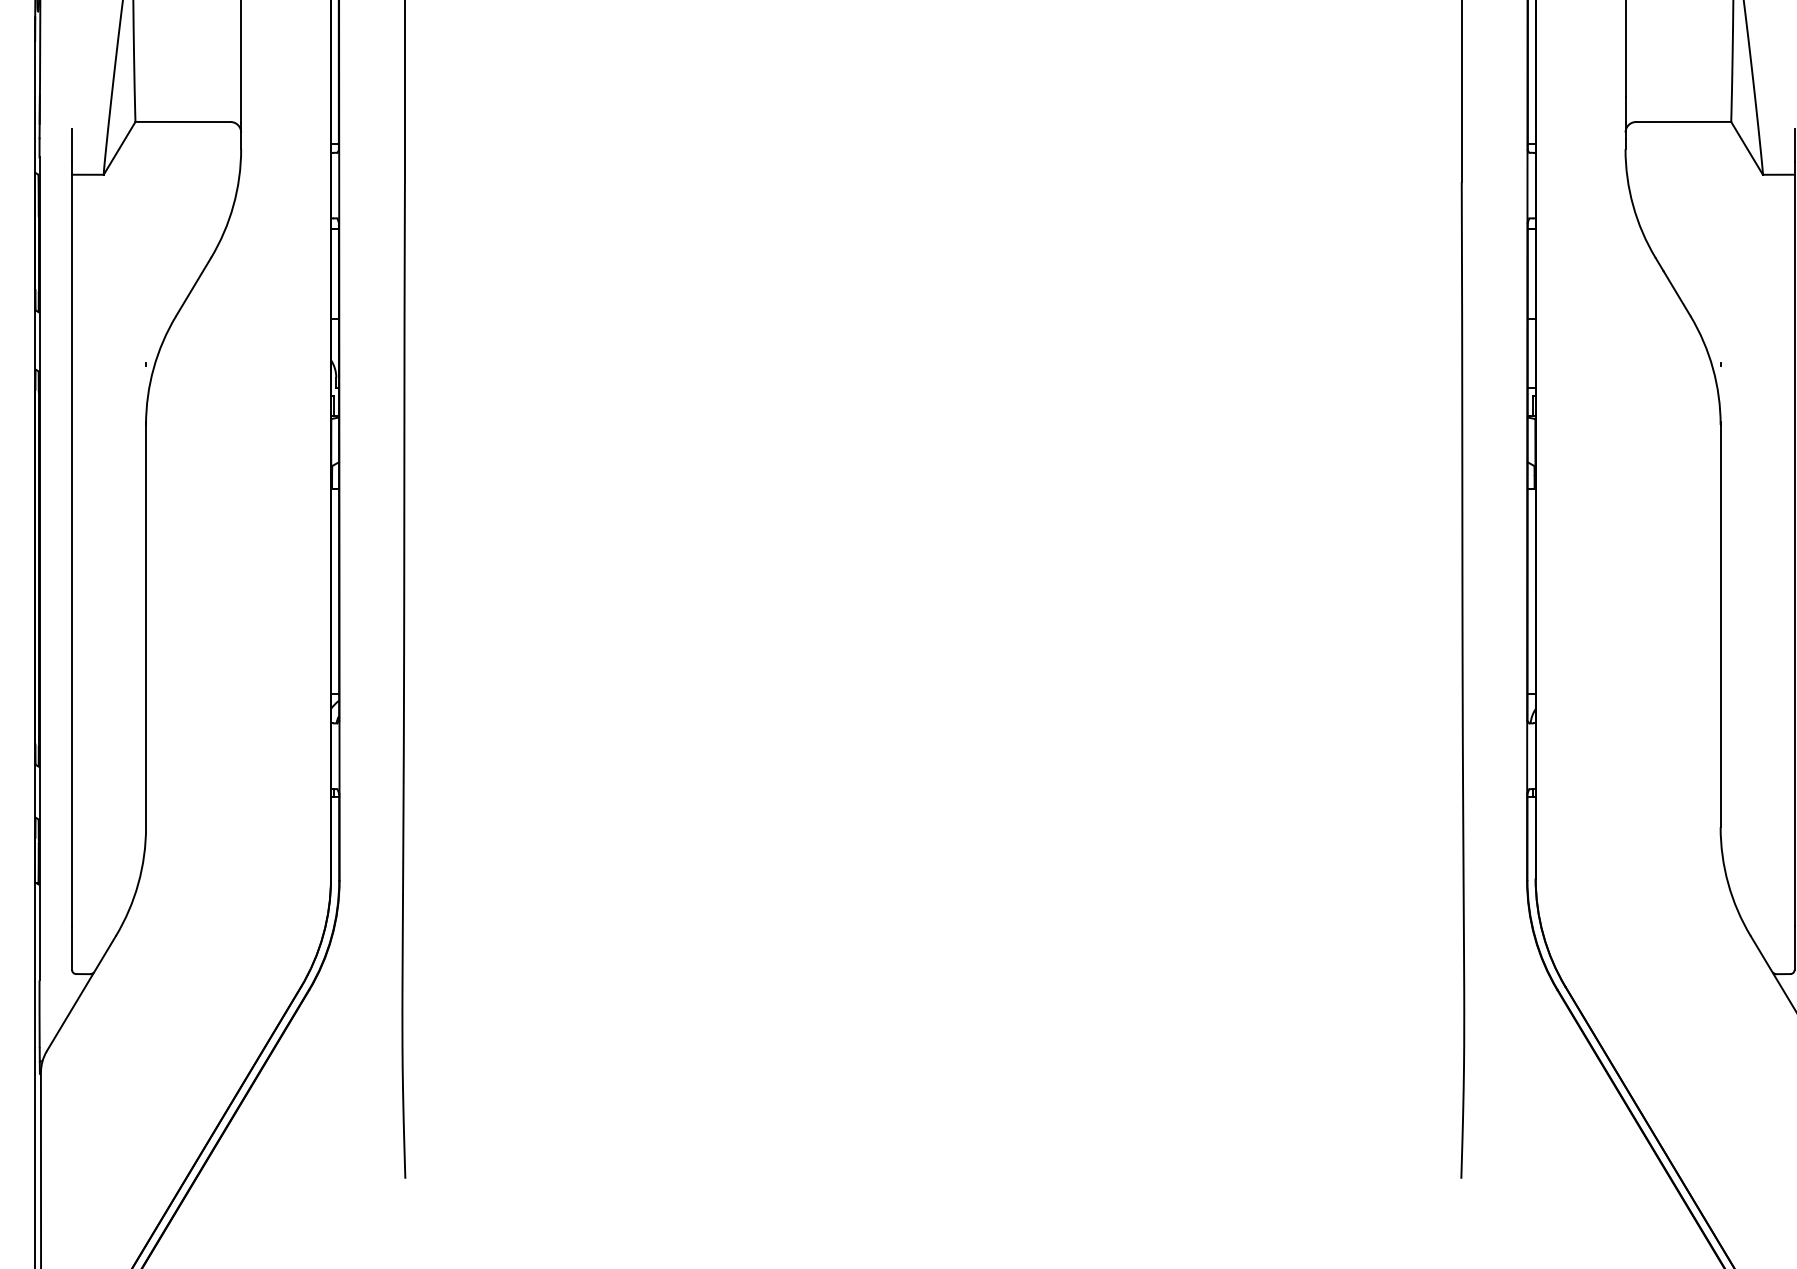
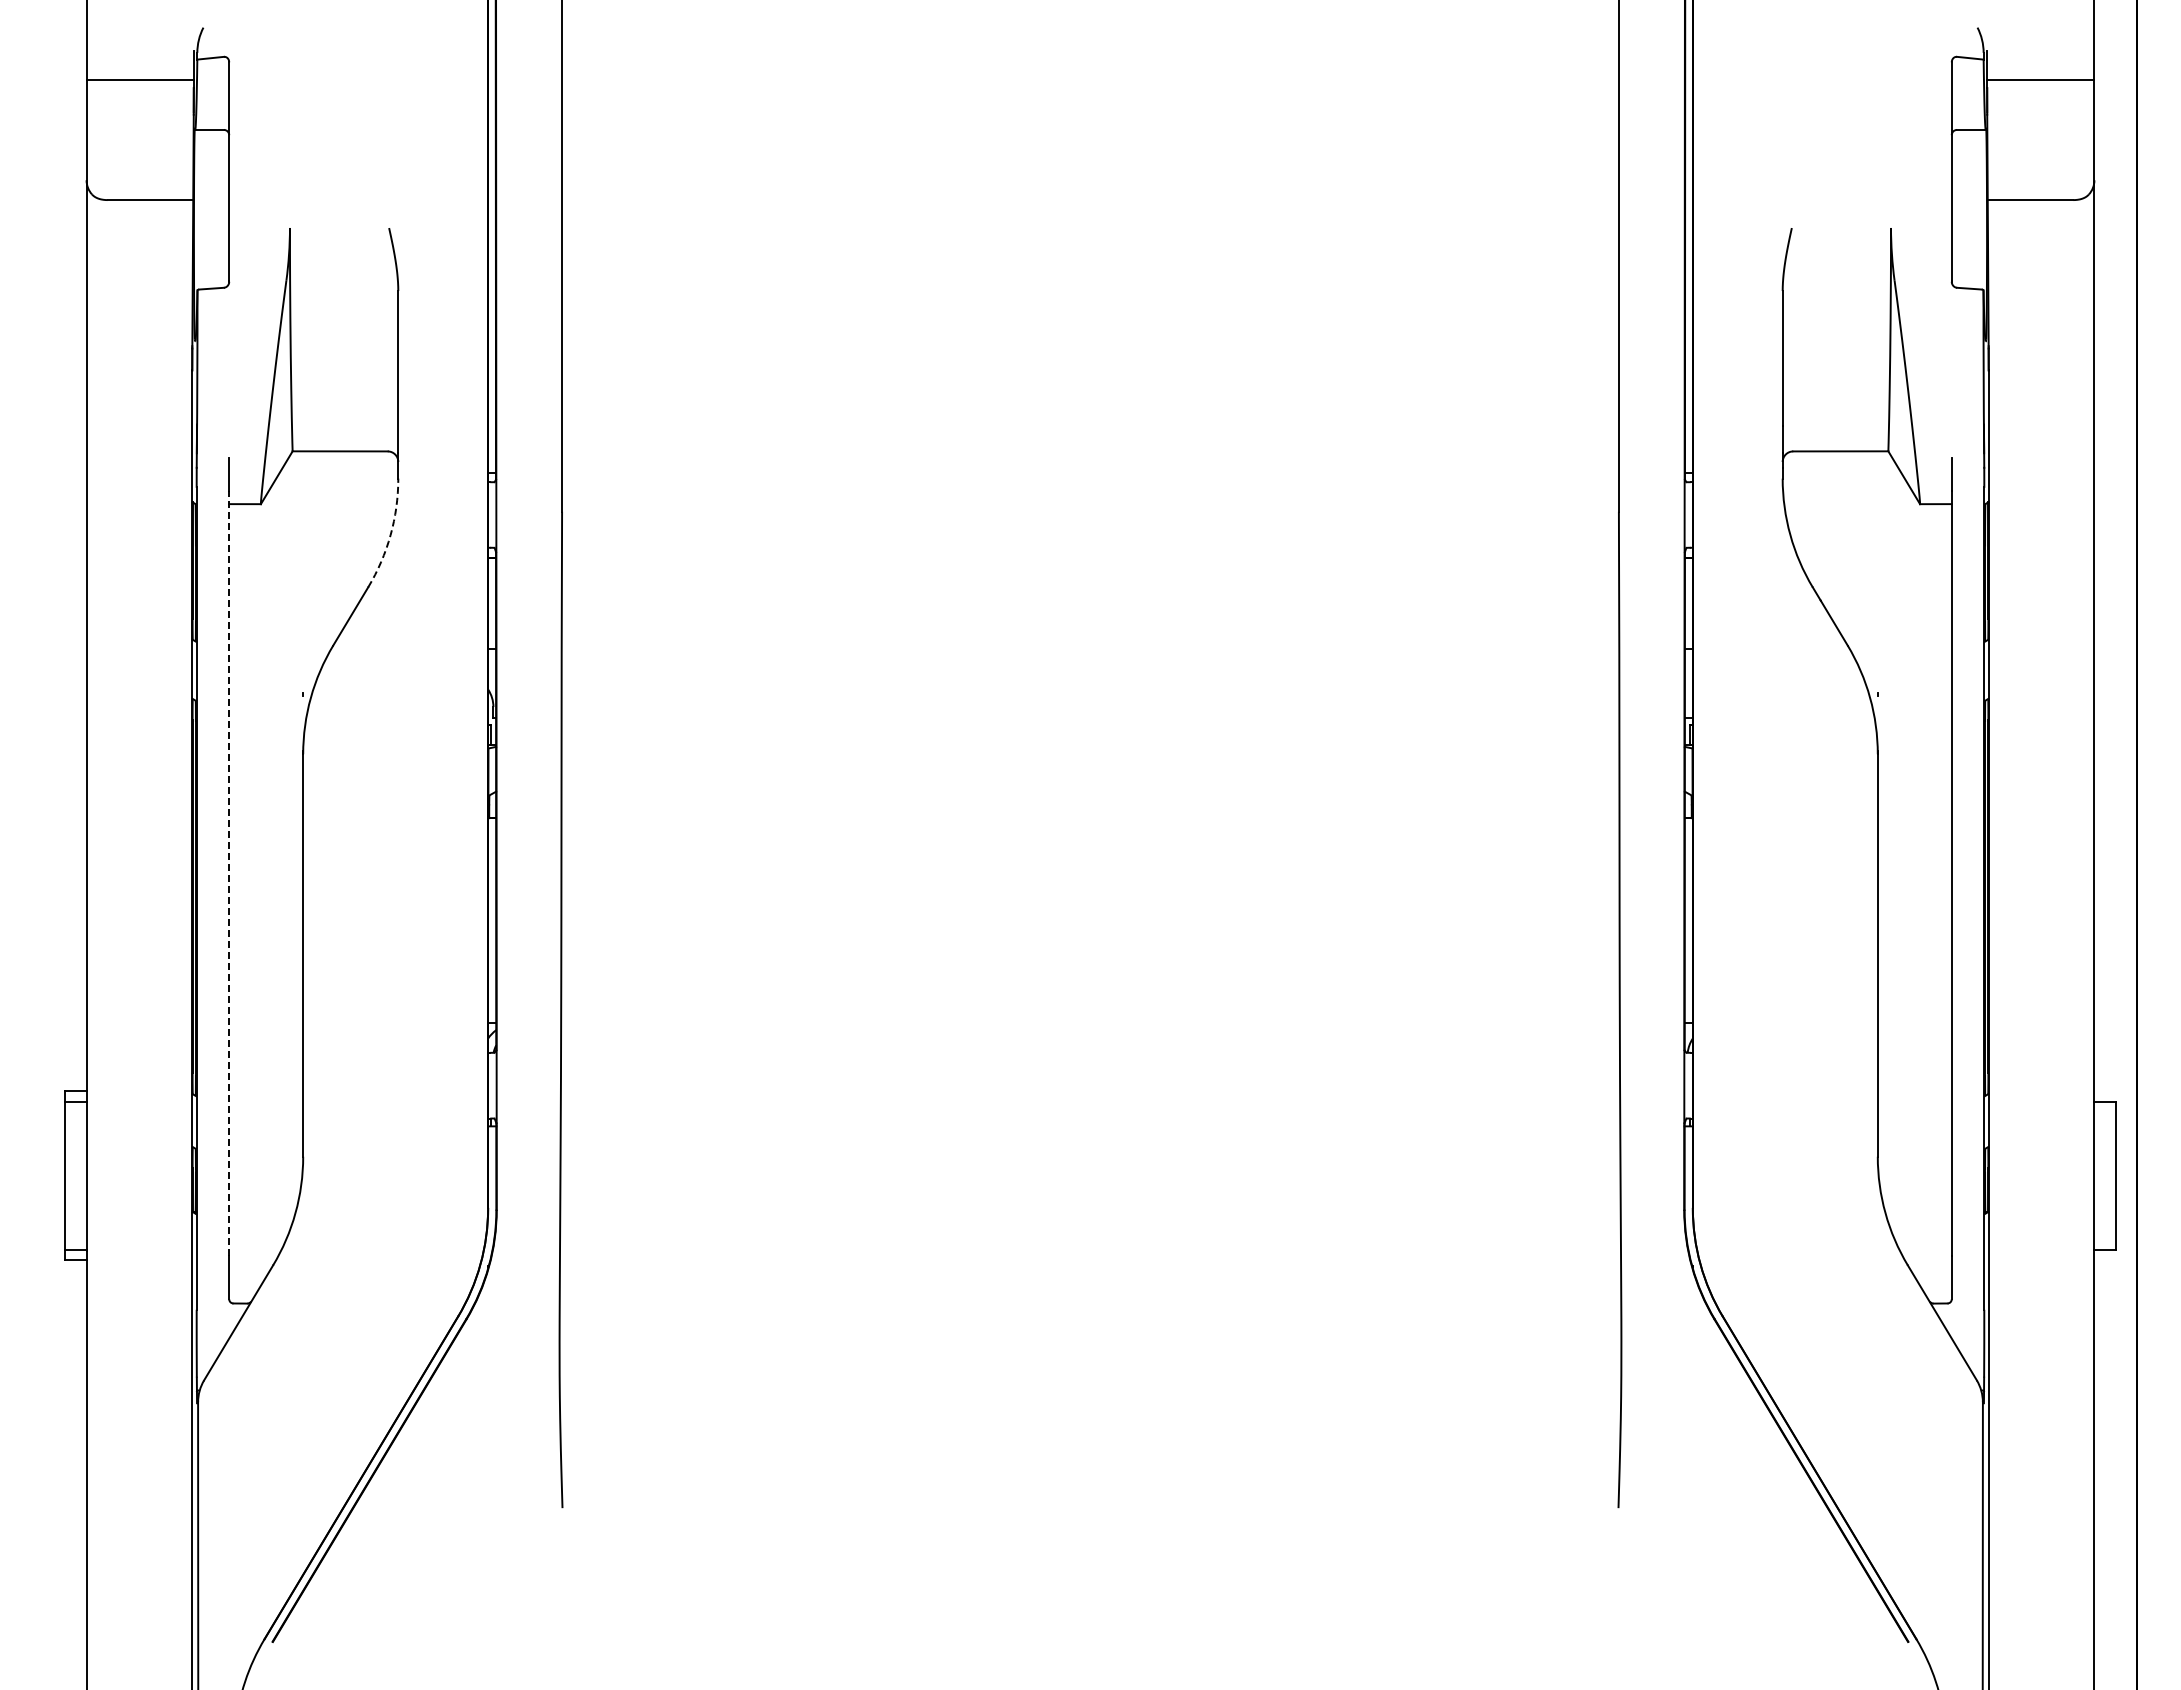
arc: (233, 206) -> (390, 535), solid -> dashed
line: (72, 543) -> (229, 872), solid -> dashed

